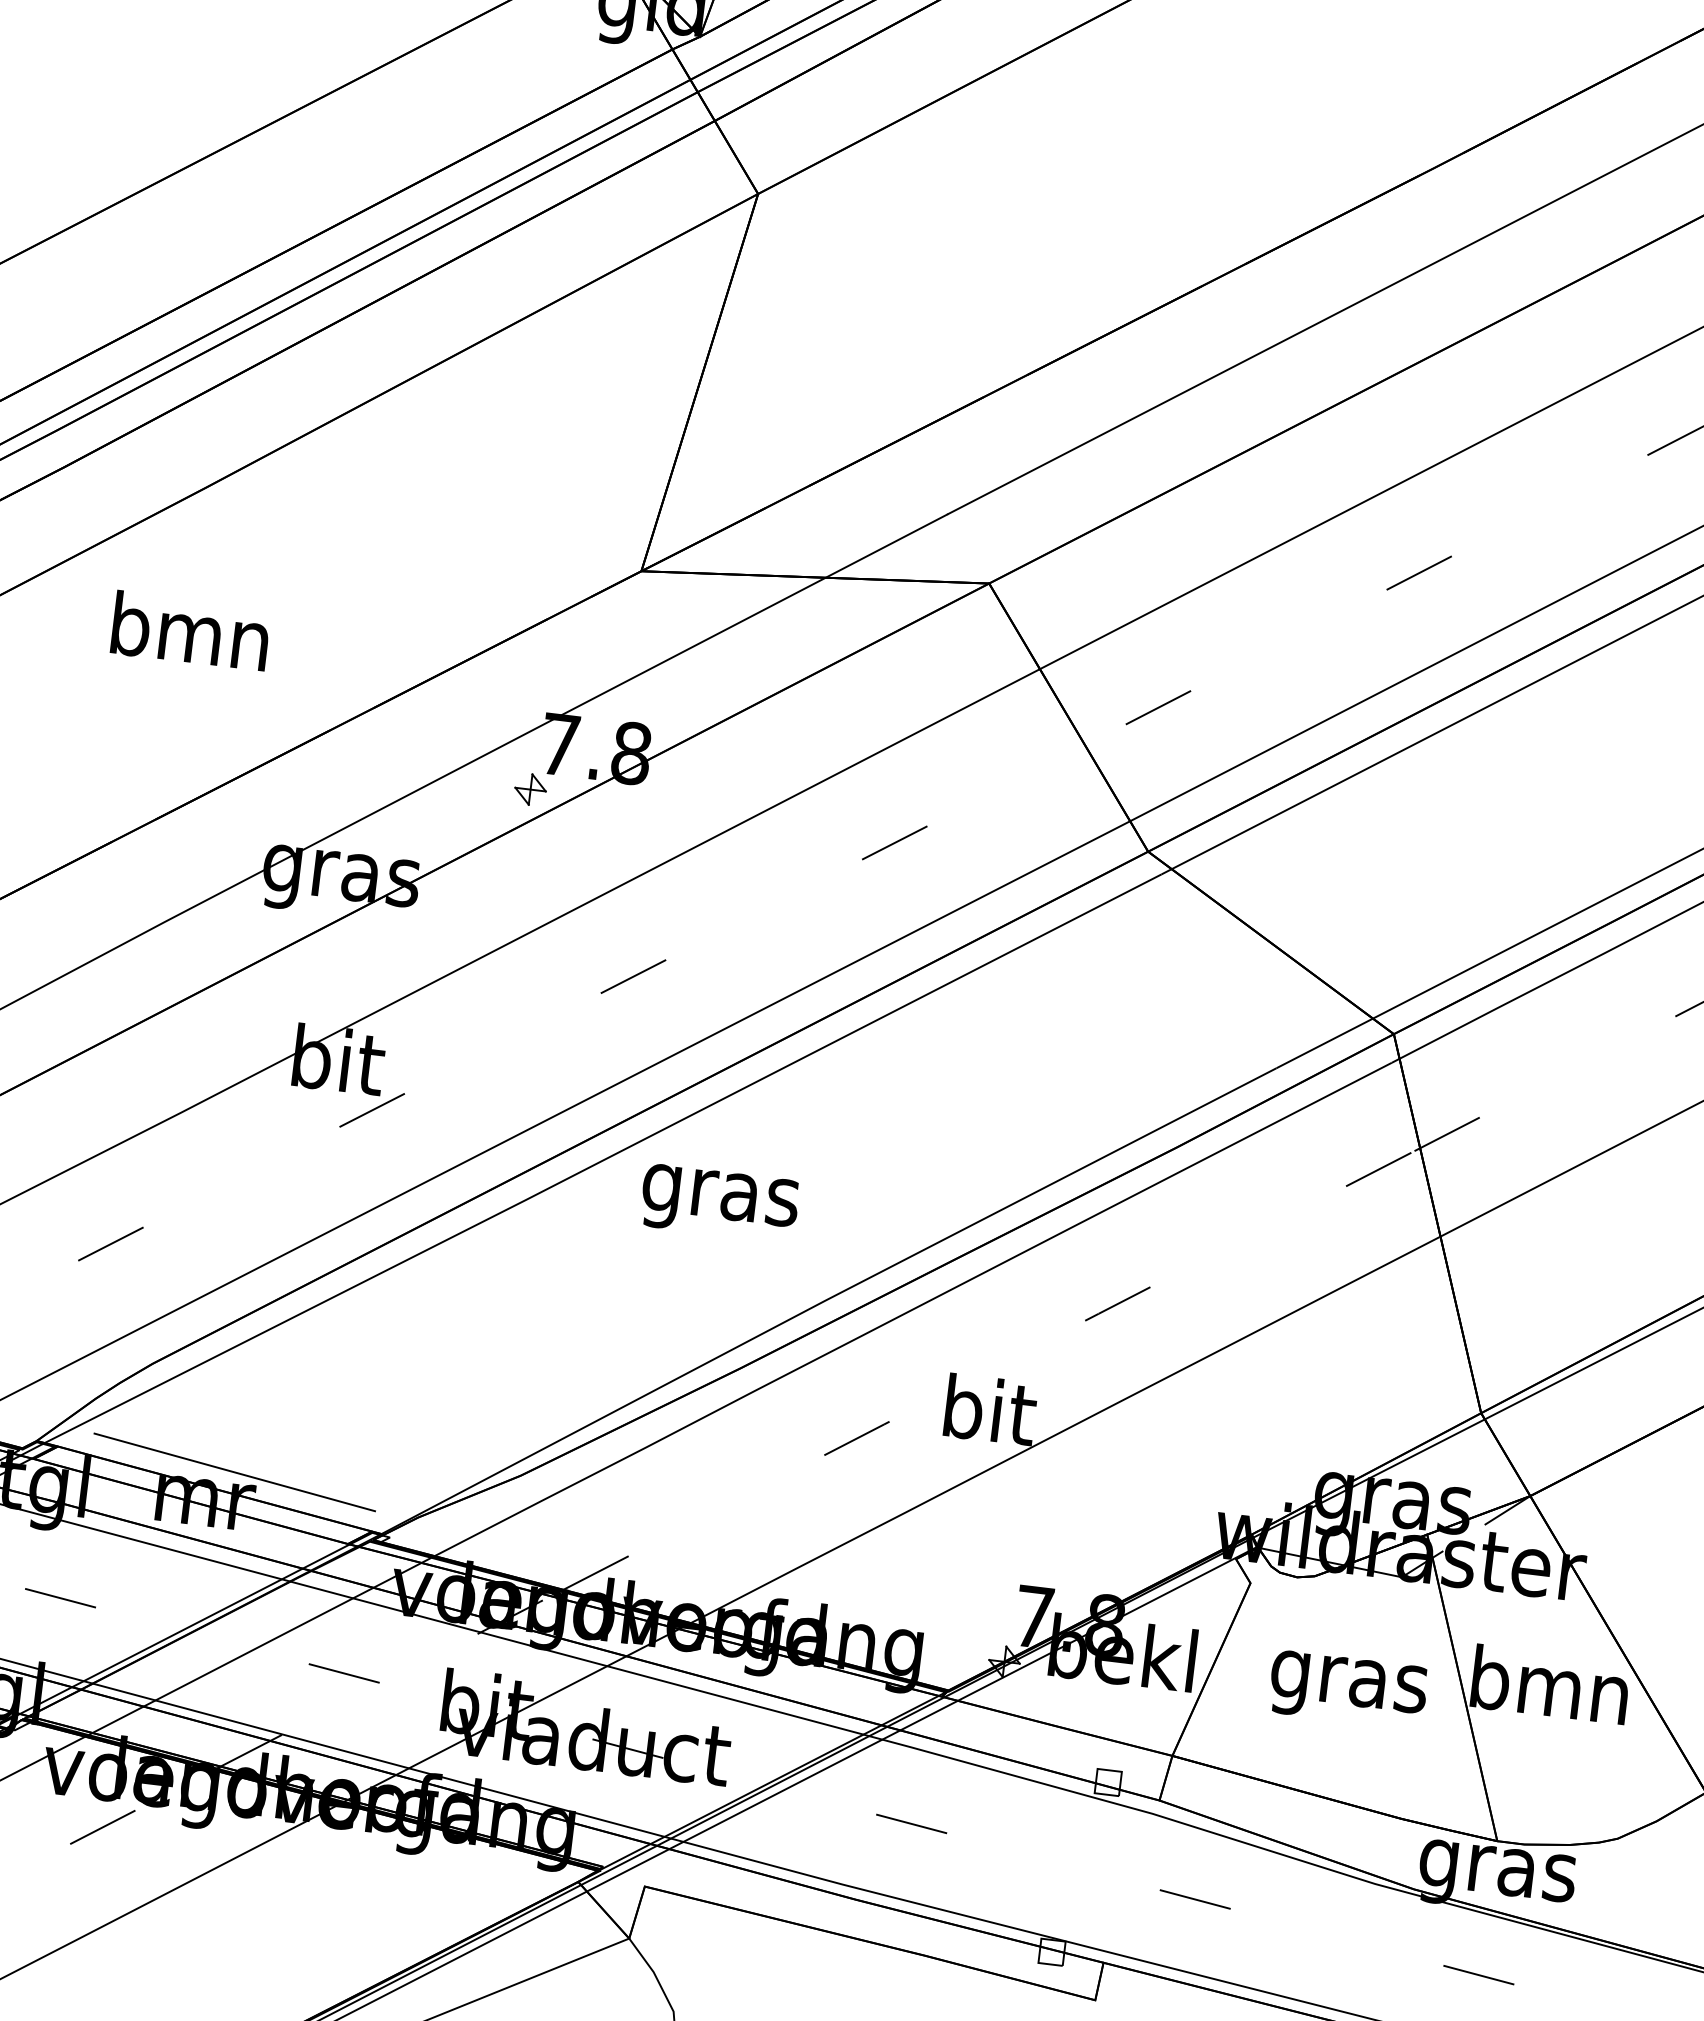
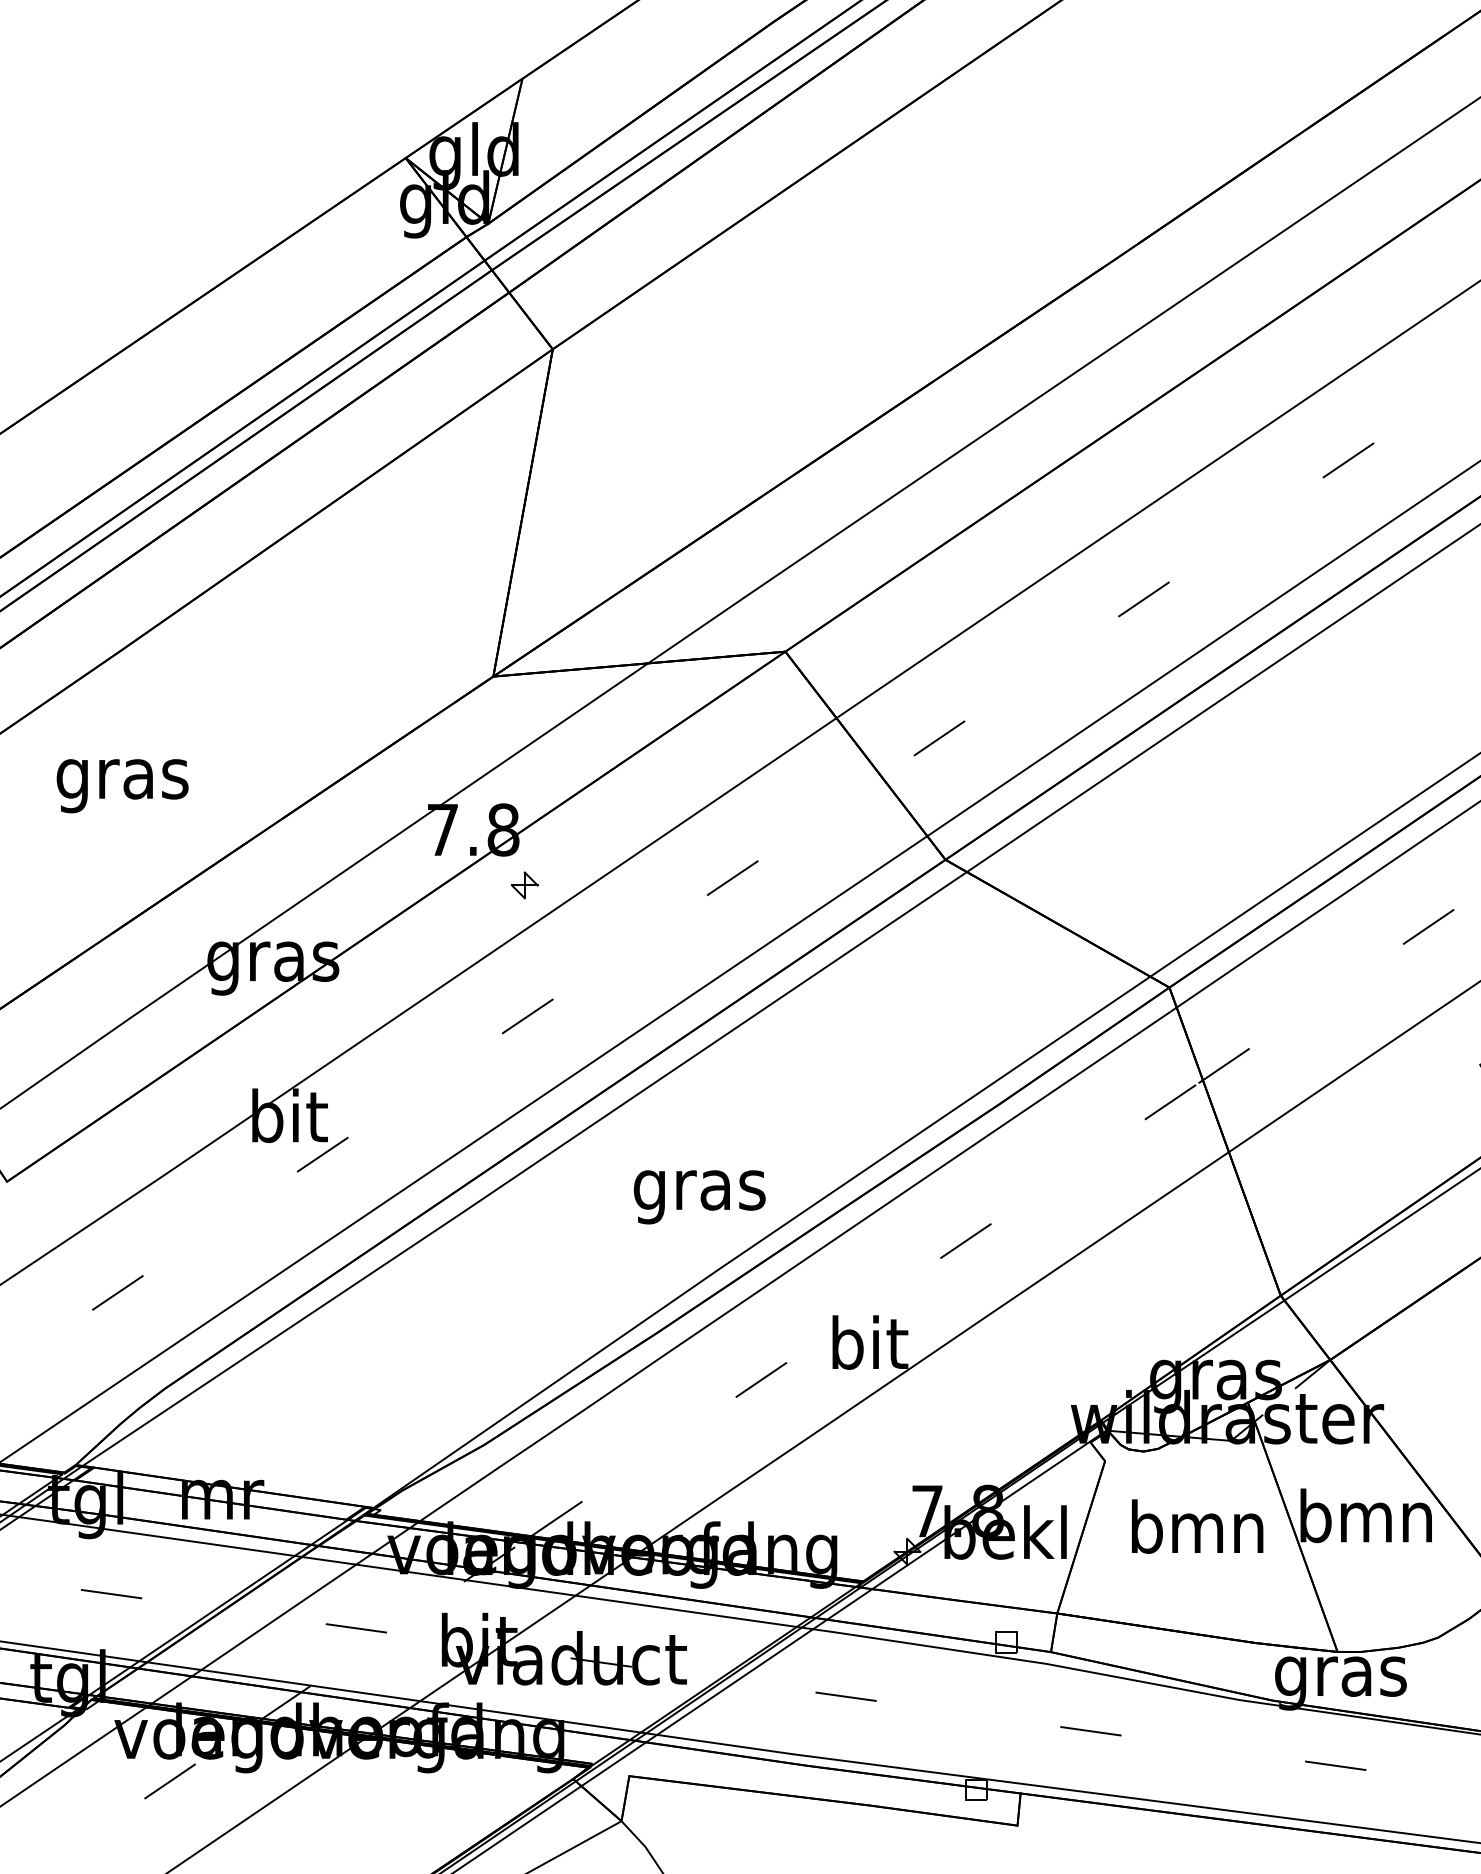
text: (189, 639) -> (122, 779), bmn -> gras
part: (530, 789) -> (524, 885), moved
text: (719, 1203) -> (699, 1197), moved
line: (234, 1472) -> (244, 1471), removed
text: (1349, 1681) -> (1197, 1533), gras -> bmn

